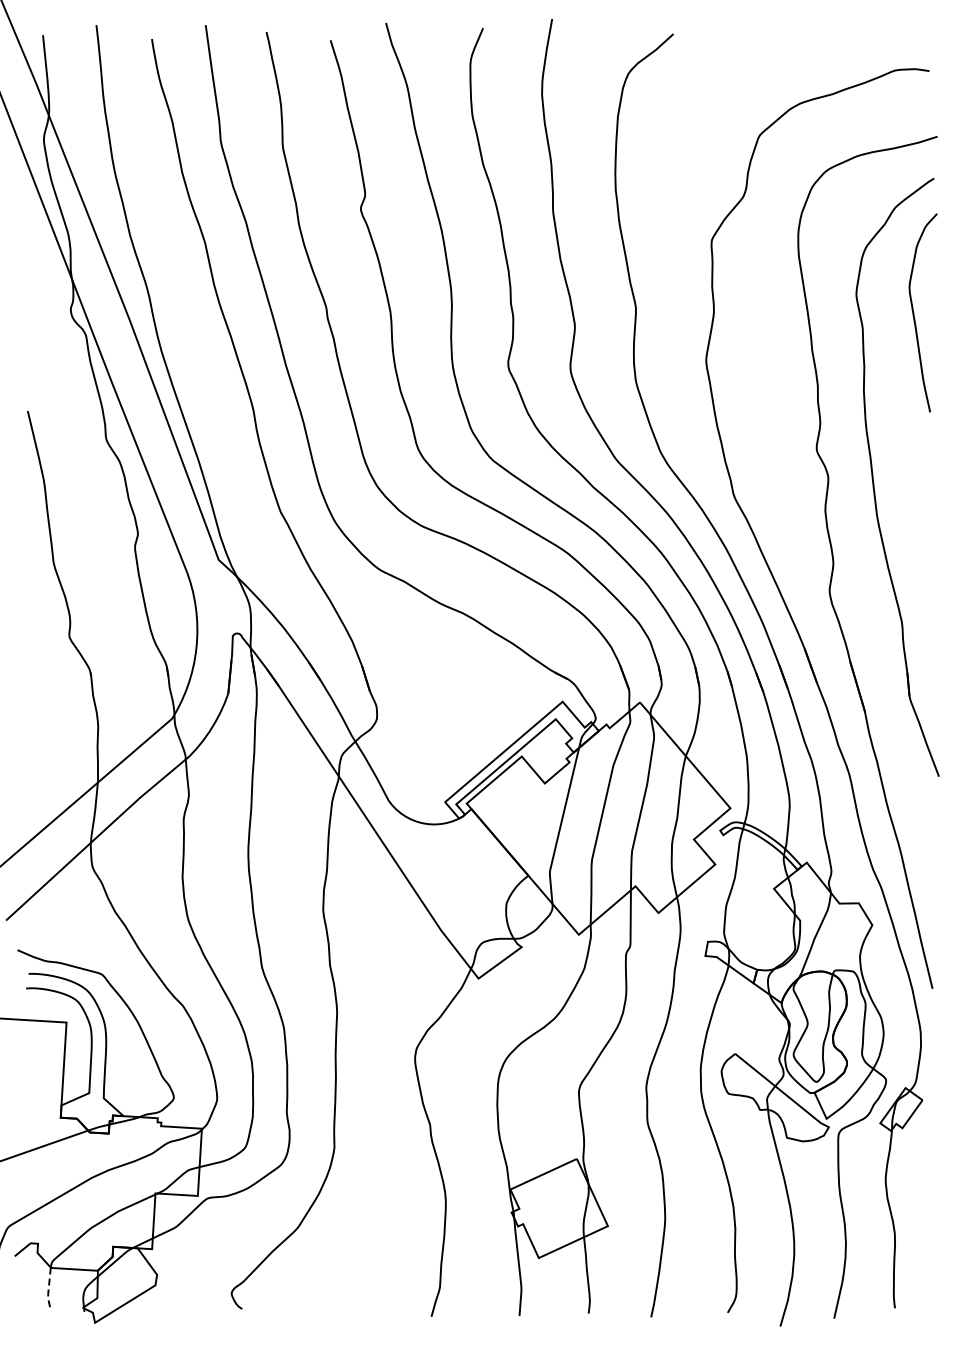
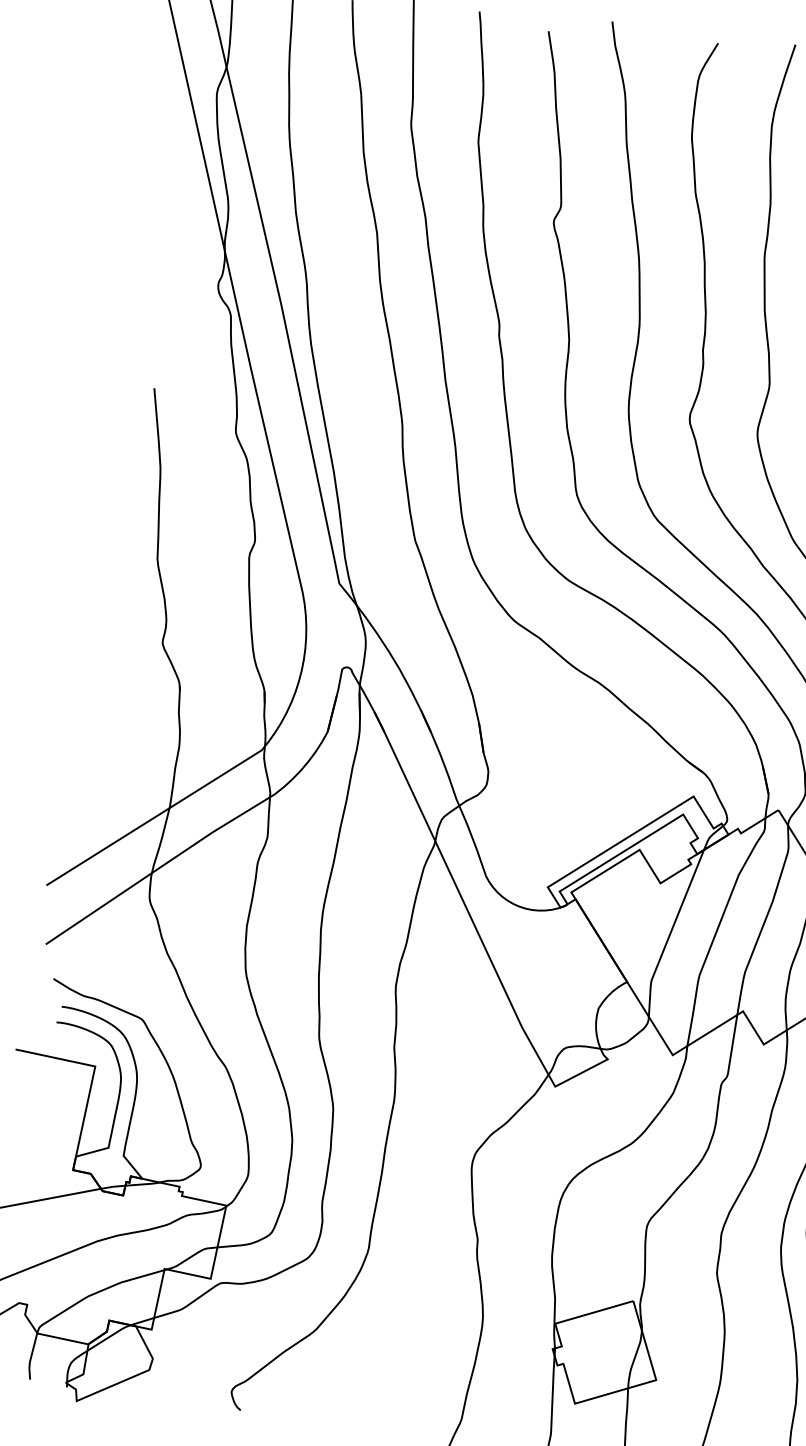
line: (48, 1290) -> (30, 1357), dashed -> solid

